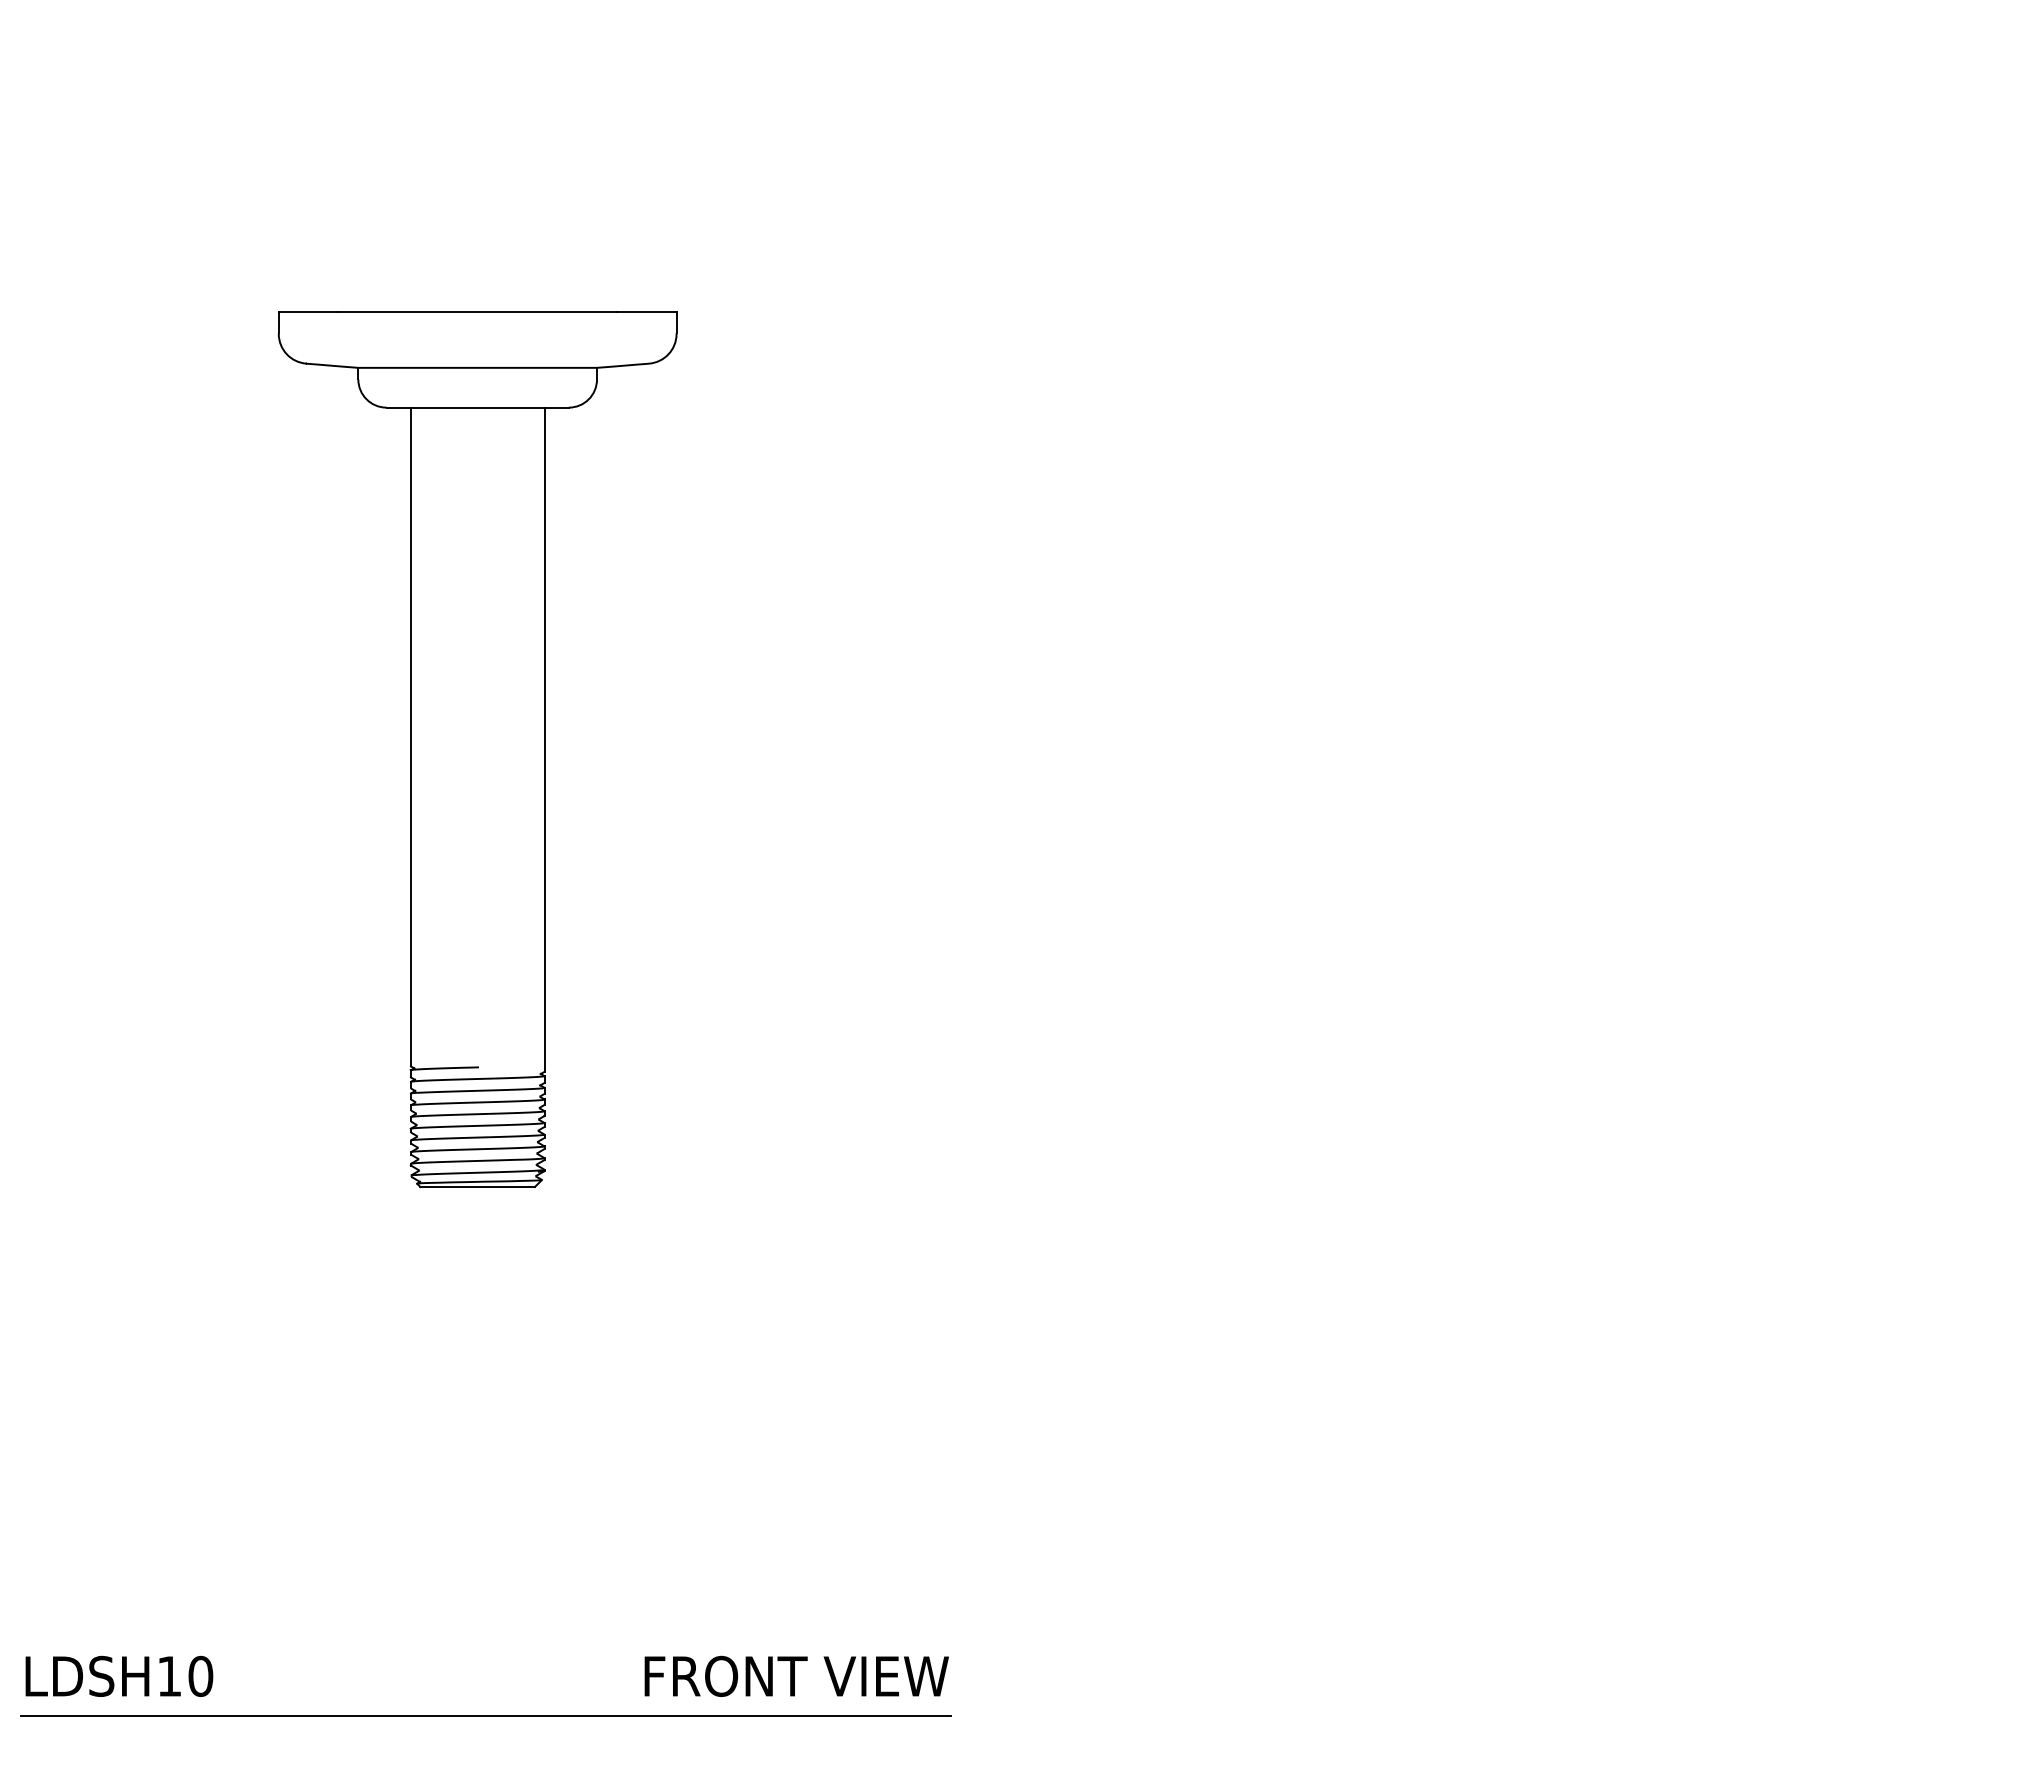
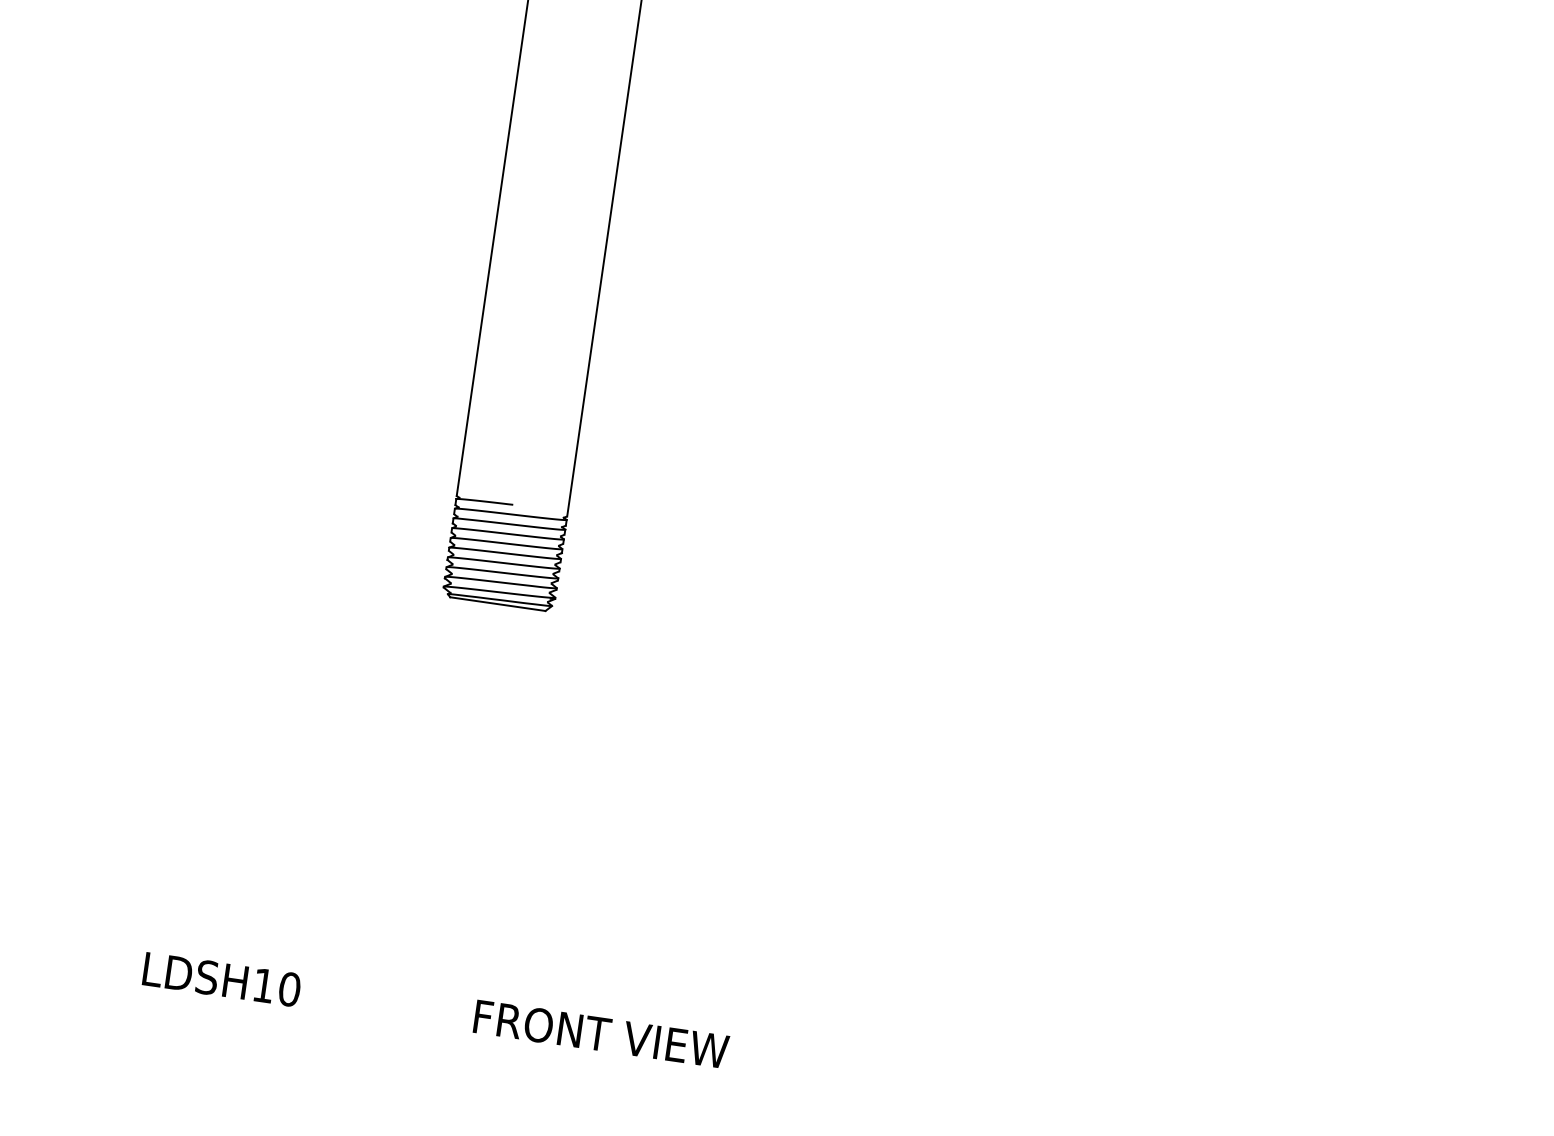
text: (119, 1675) -> (222, 978), moved
text: (796, 1675) -> (601, 1033), moved
line: (485, 1716) -> (440, 1045), removed

